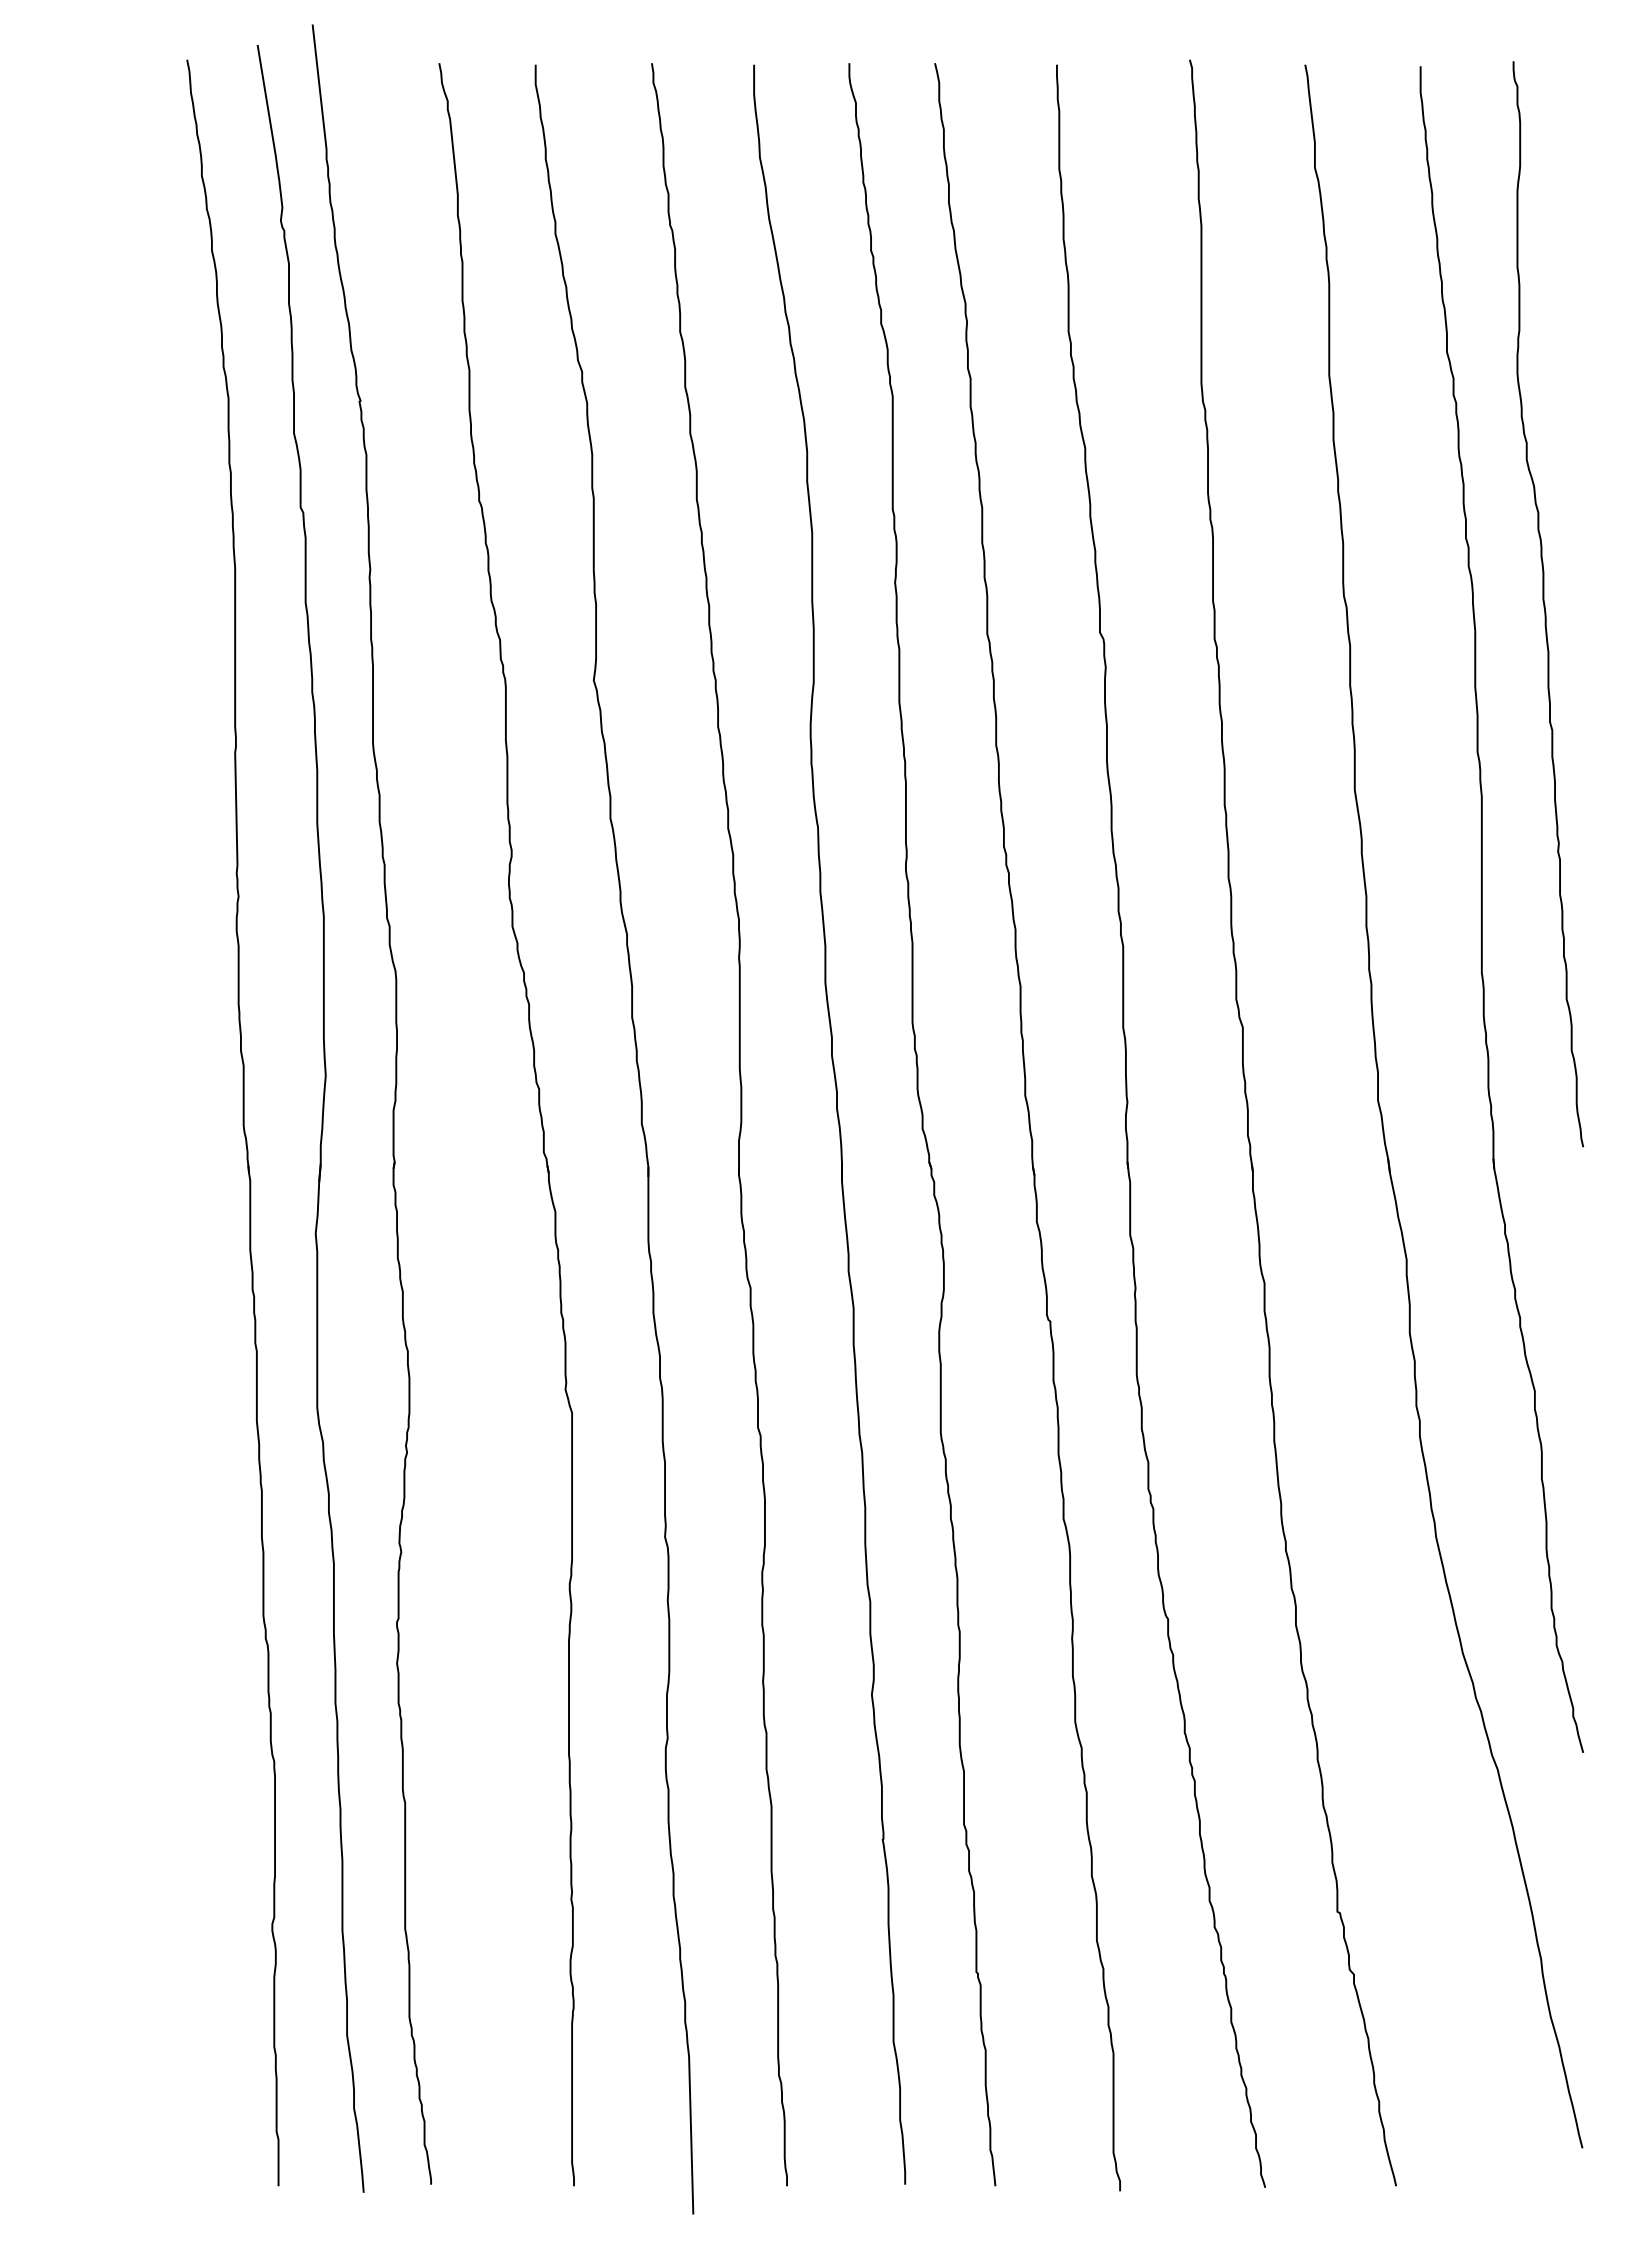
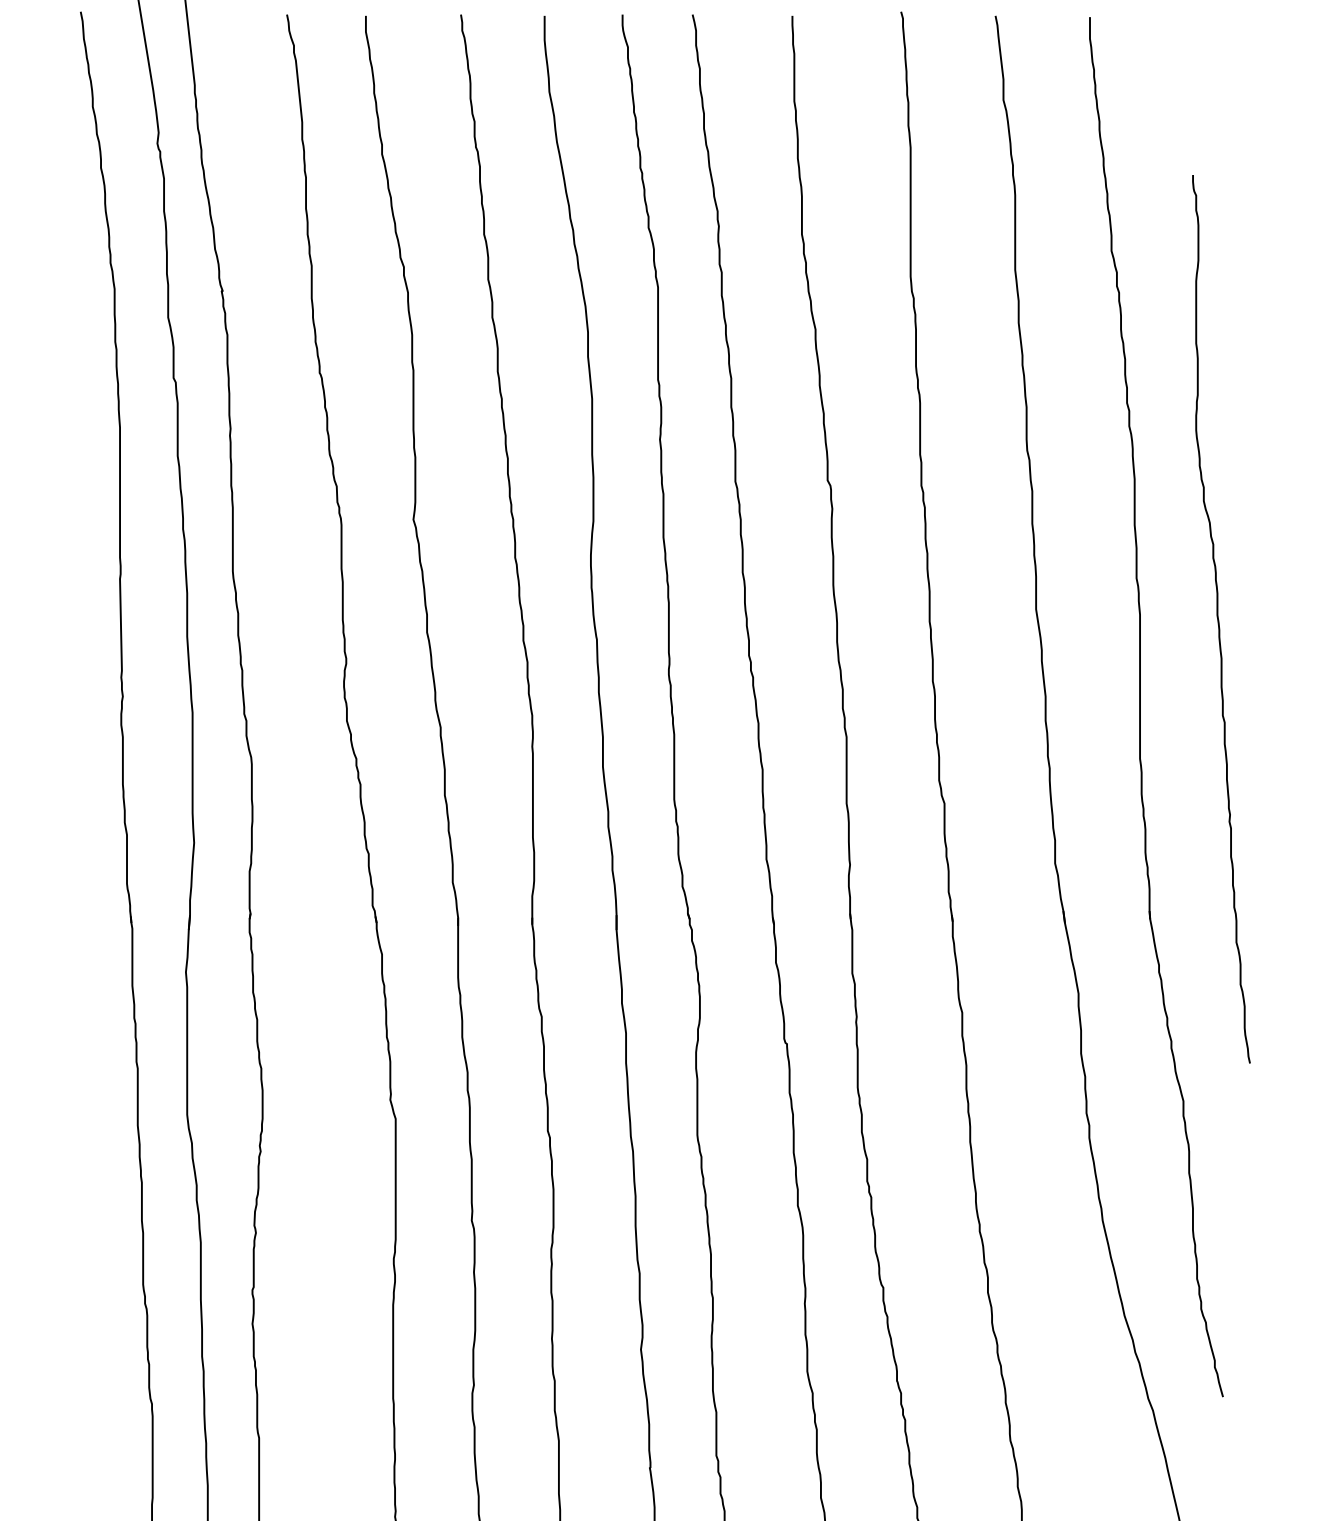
curve: (1545, 604) -> (1219, 619), moved

